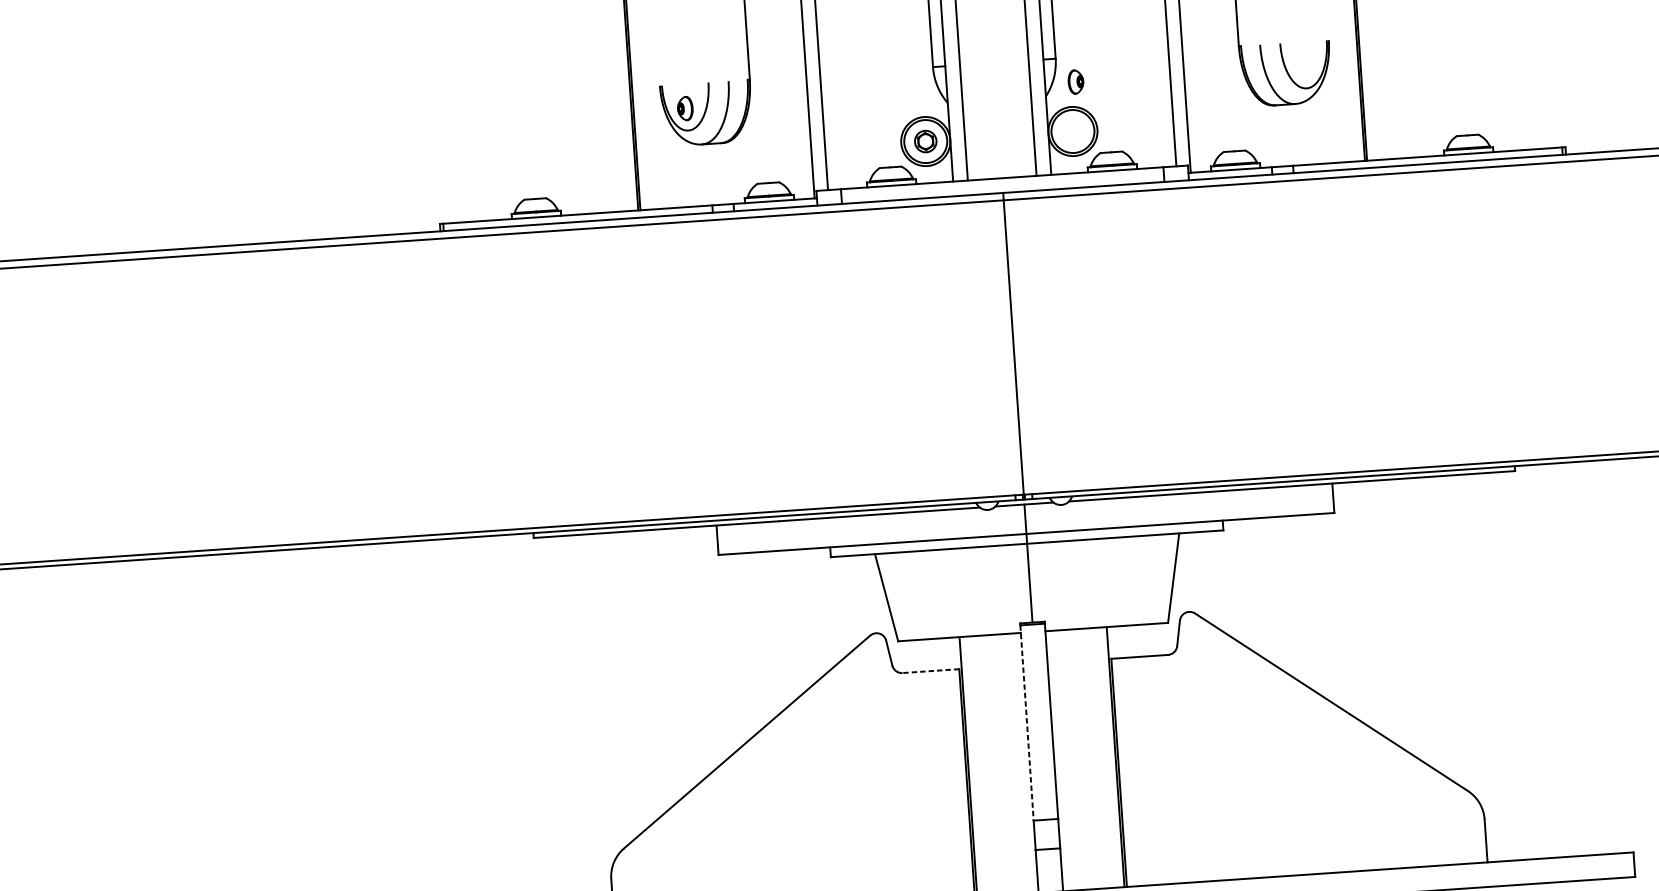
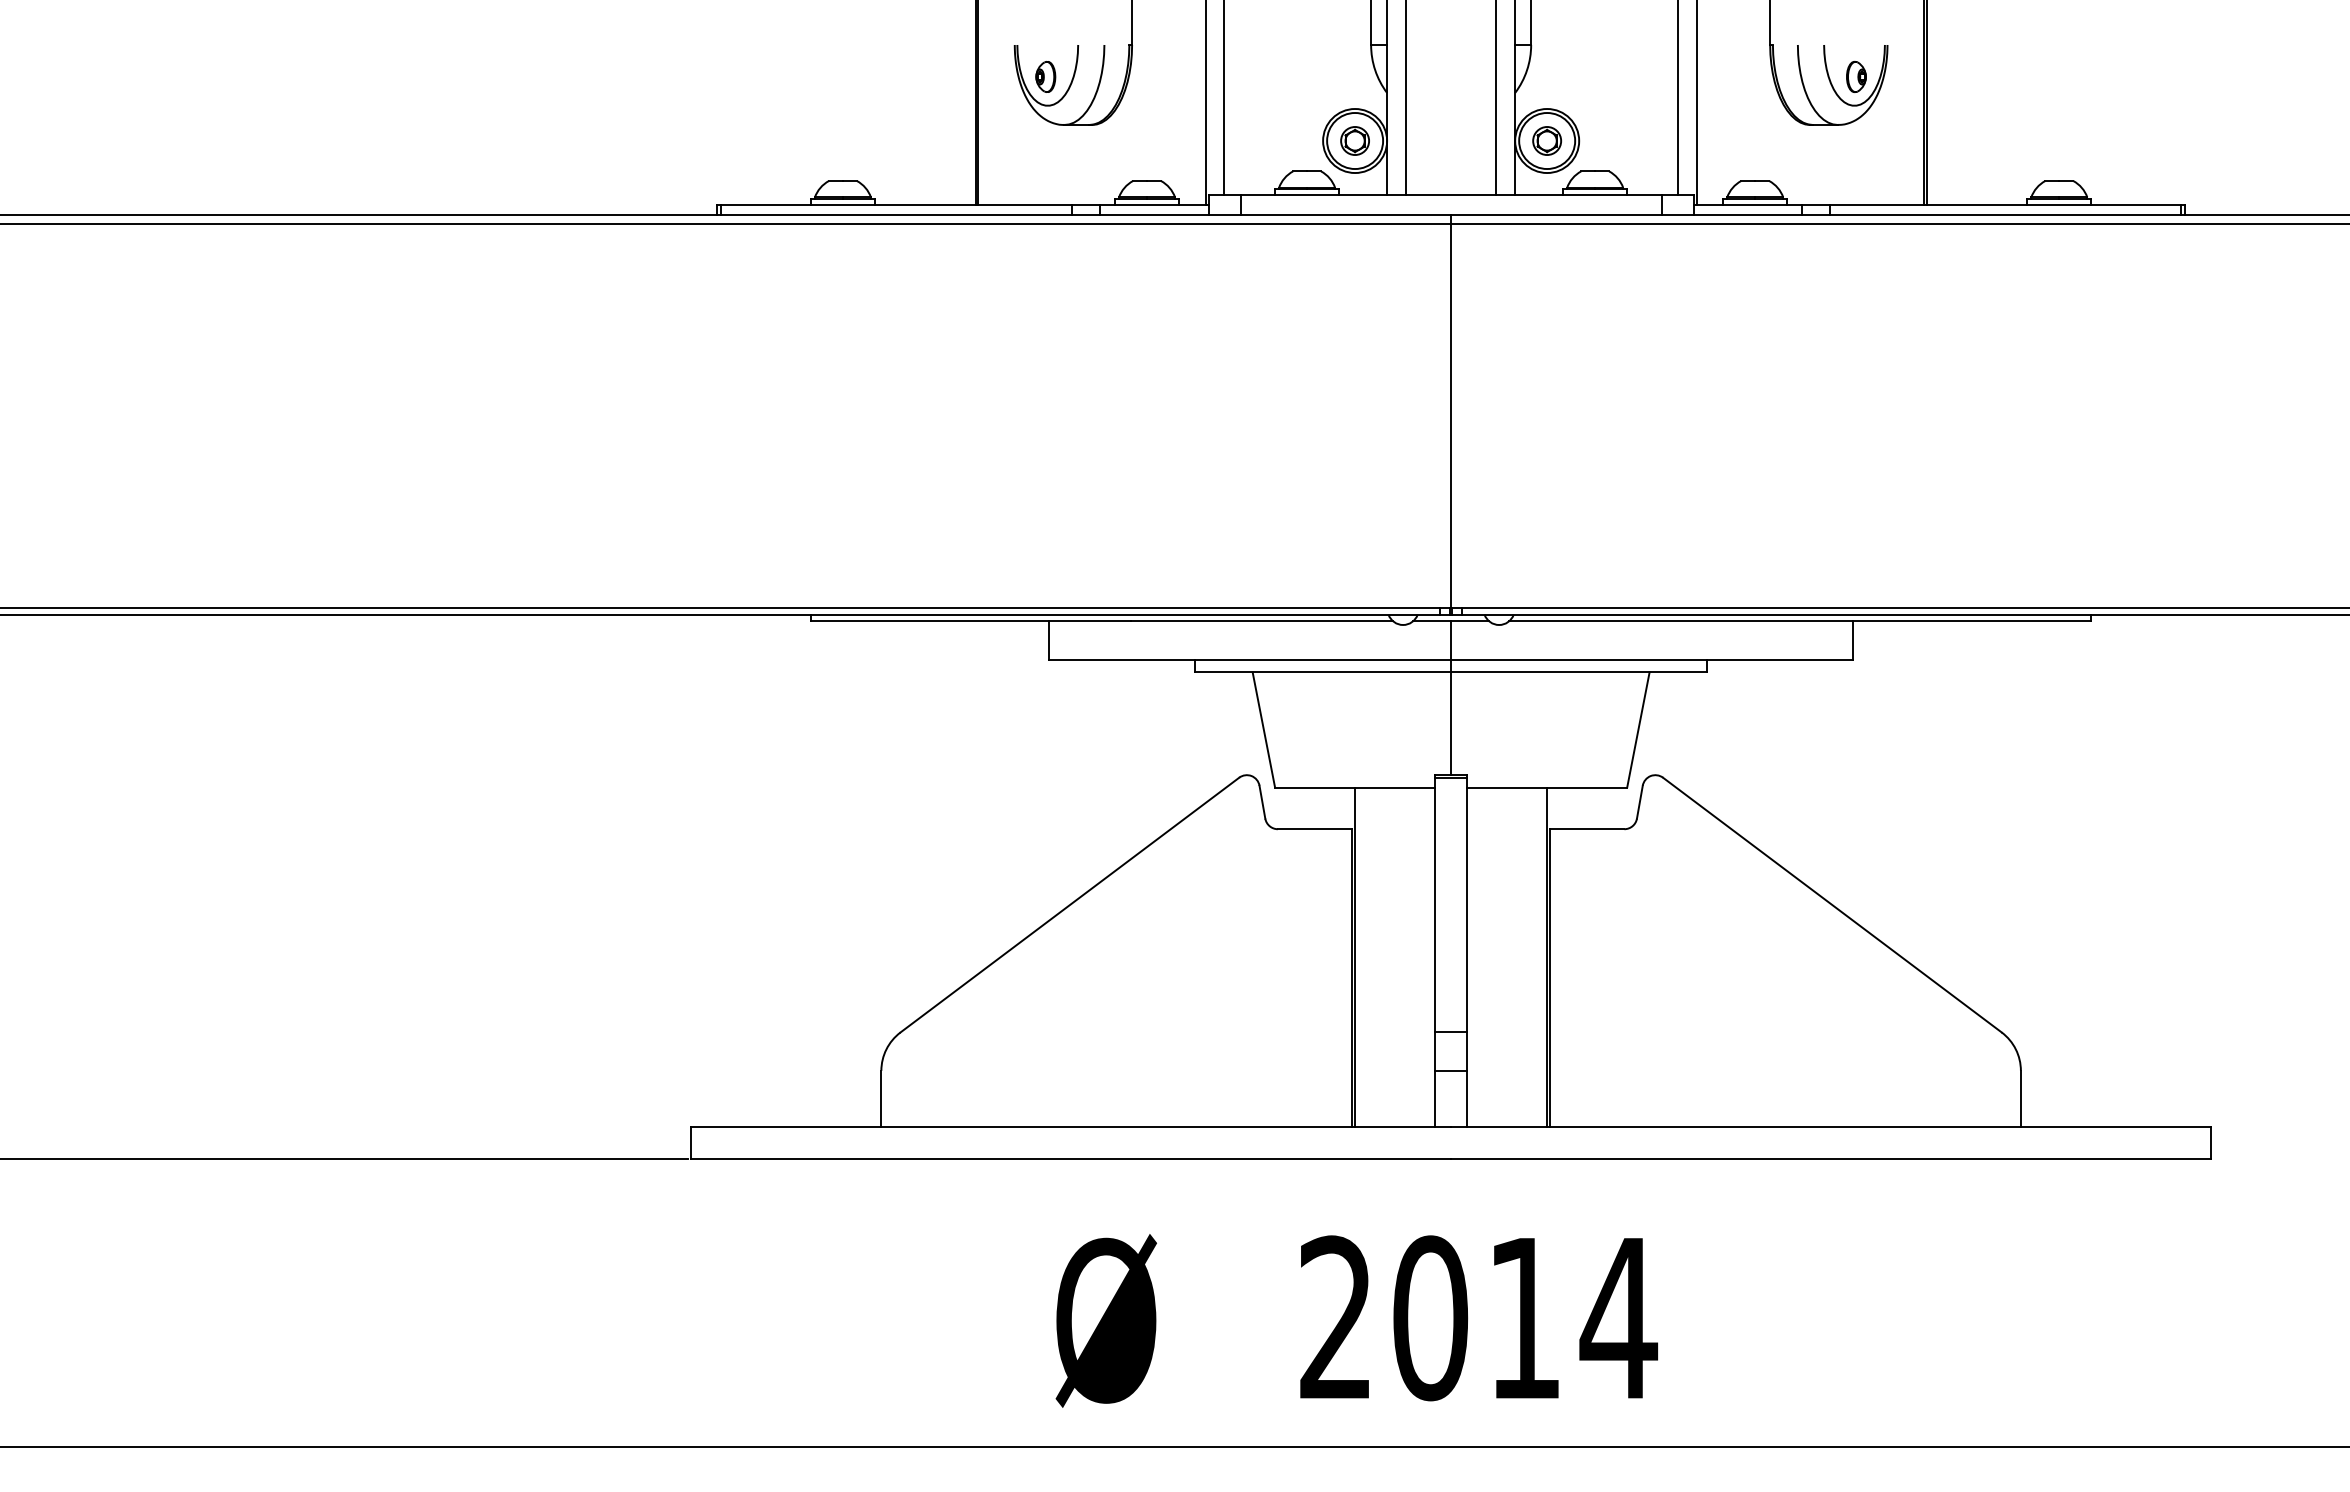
part: (1075, 81) -> (1856, 76), moved
part: (1073, 131) -> (1547, 140), added
line: (930, 671) -> (1314, 829), dashed -> solid
line: (1027, 723) -> (1435, 905), dashed -> solid

